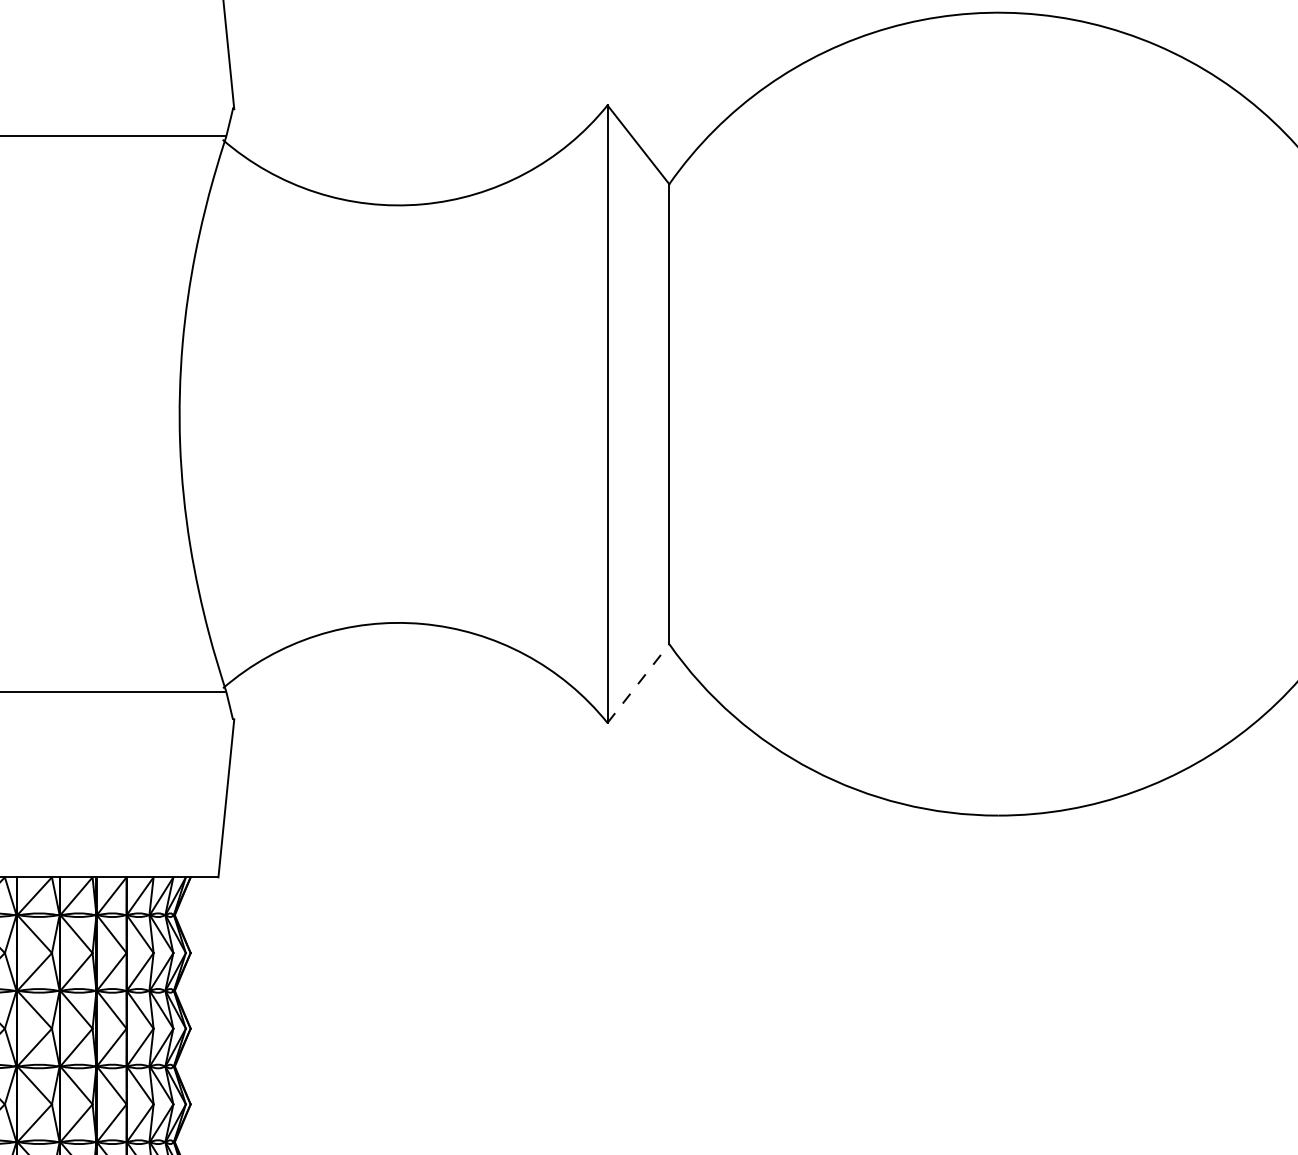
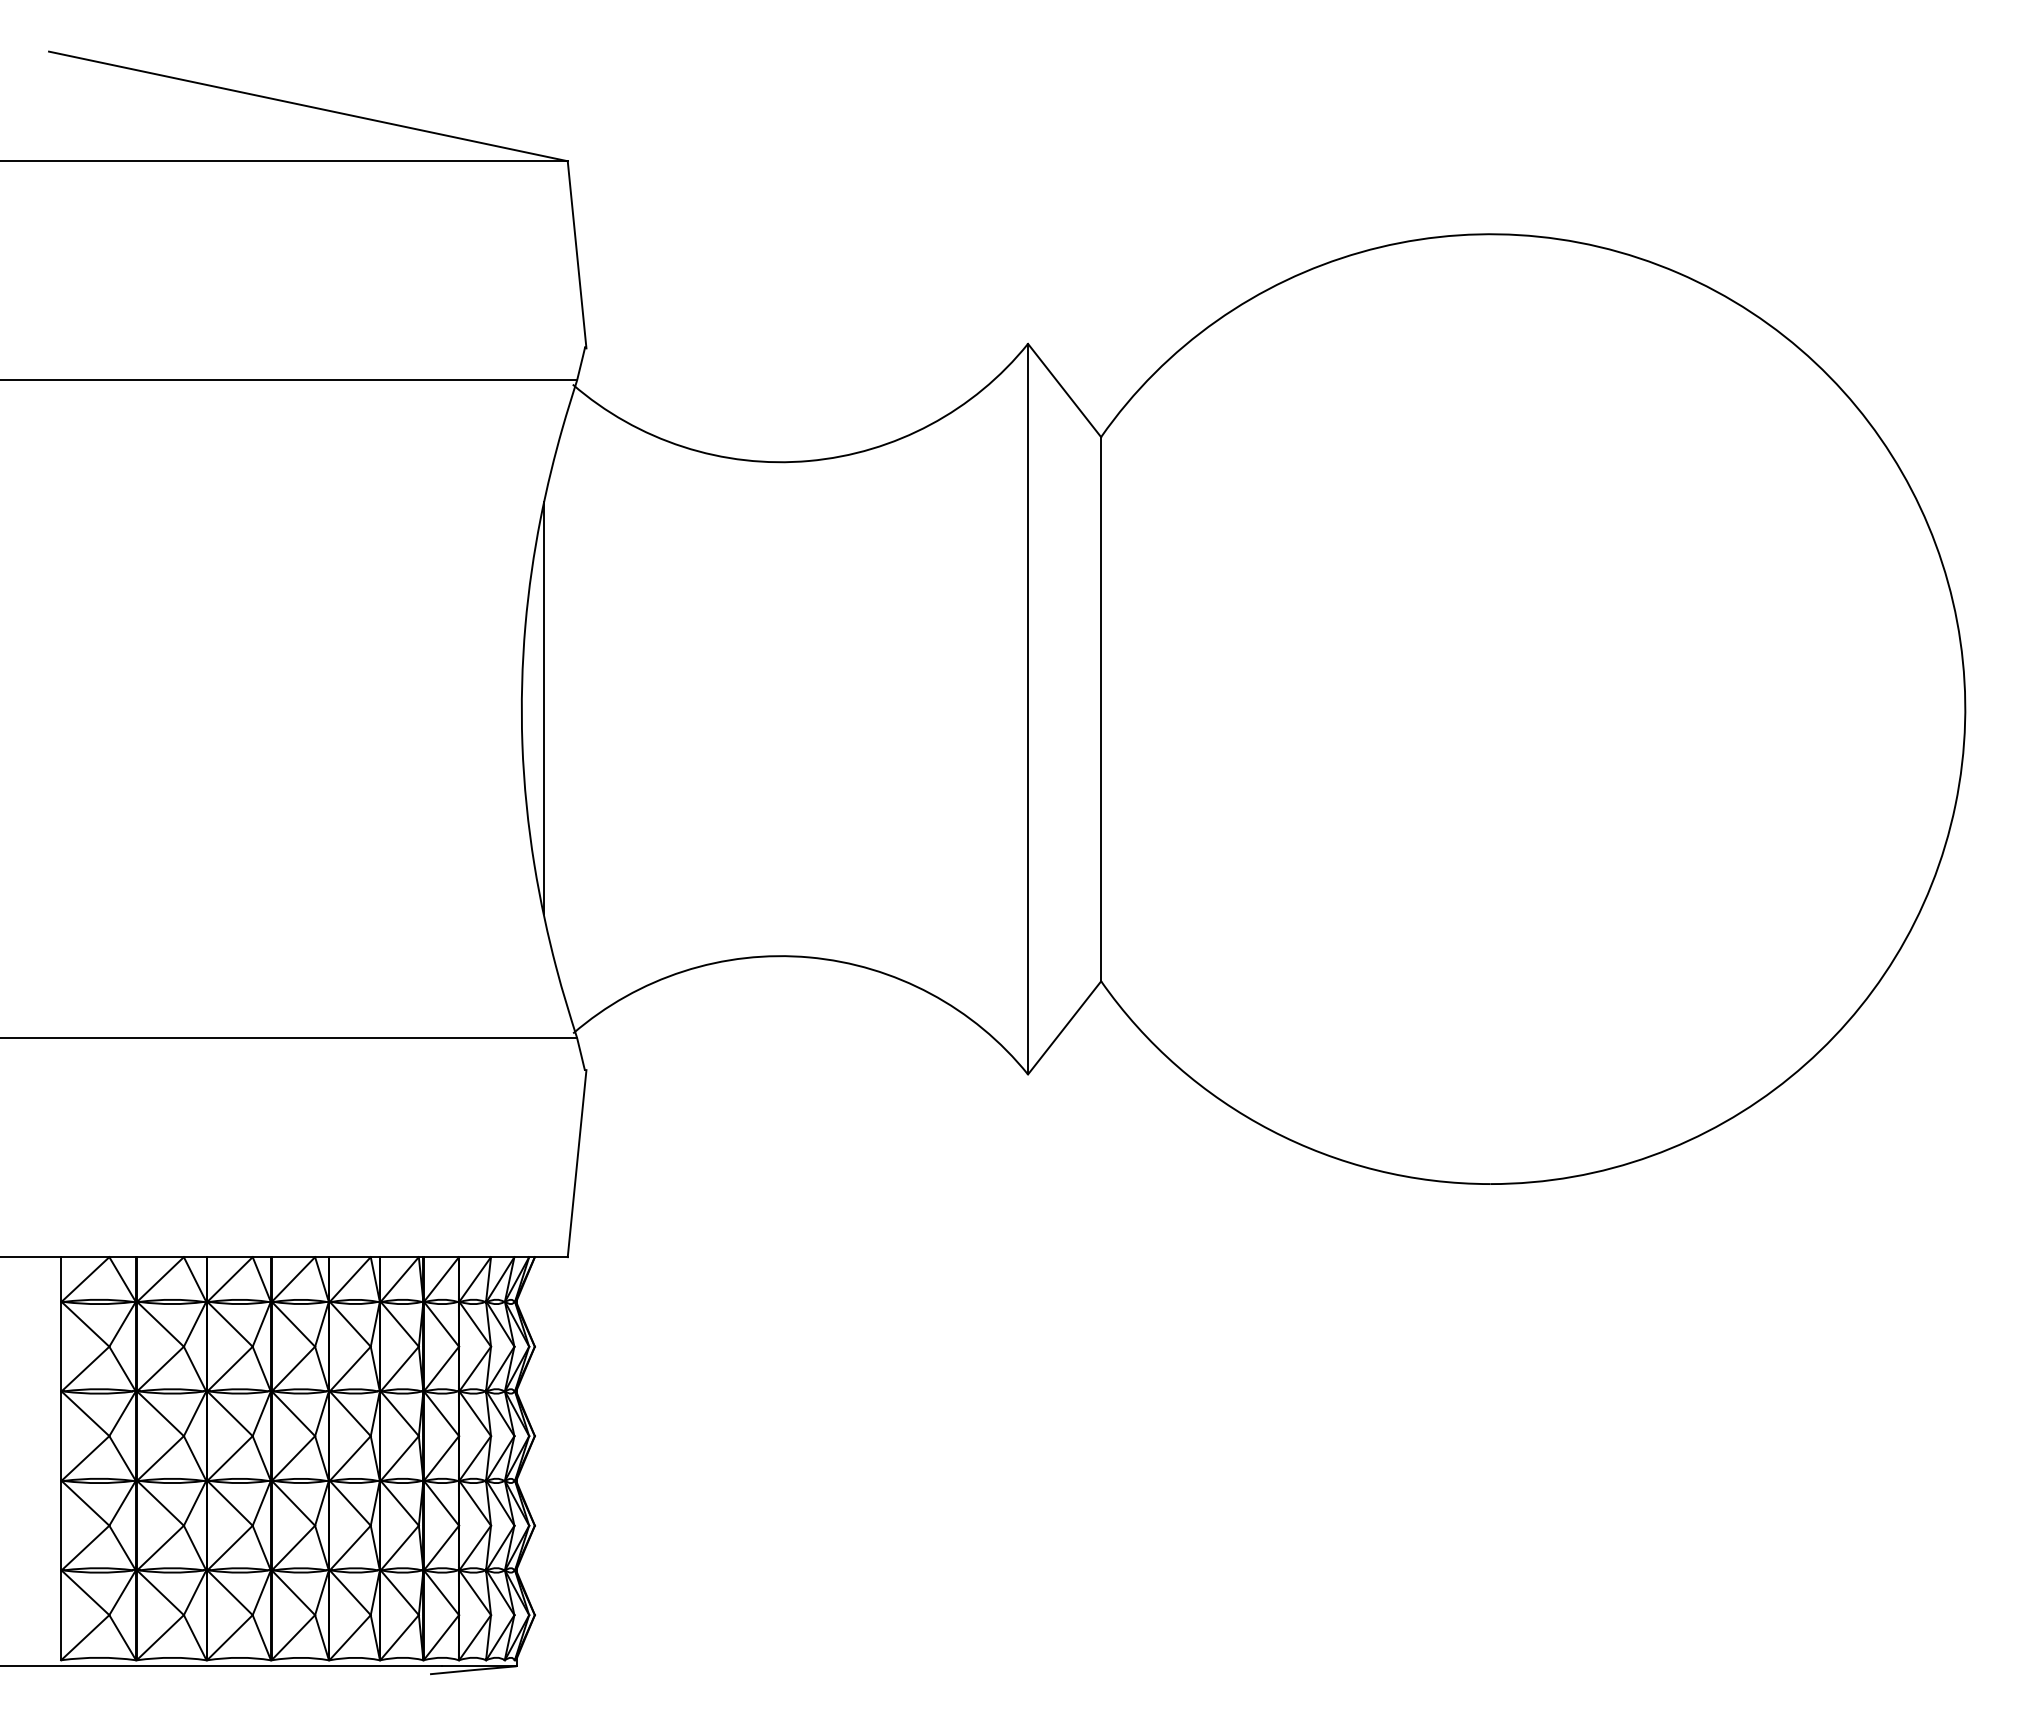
line: (197, 412) -> (543, 707), added
line: (638, 683) -> (1064, 1027), dashed -> solid

